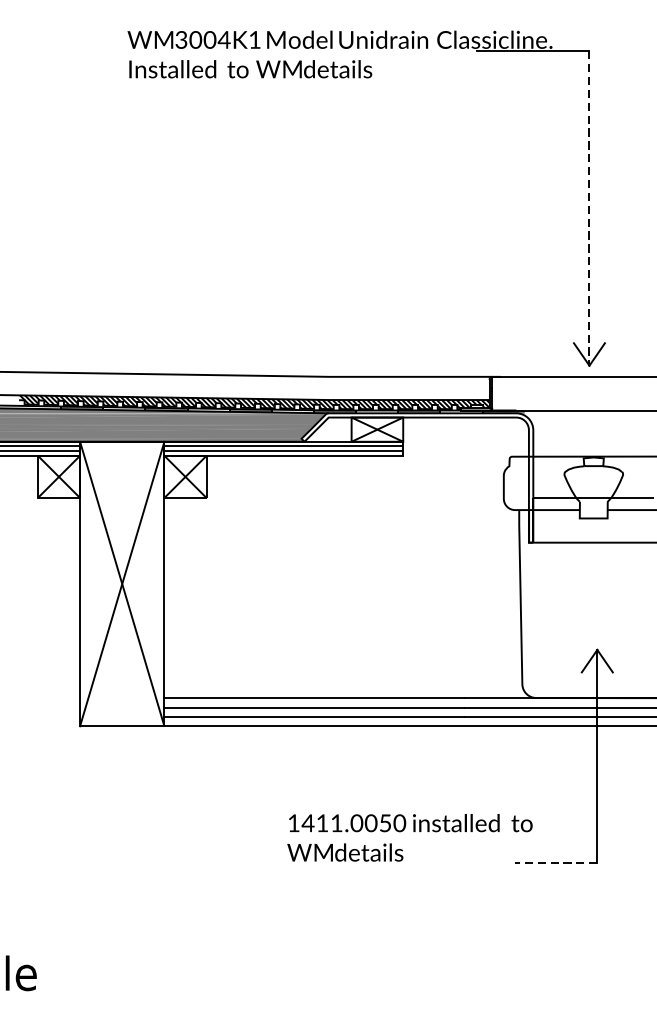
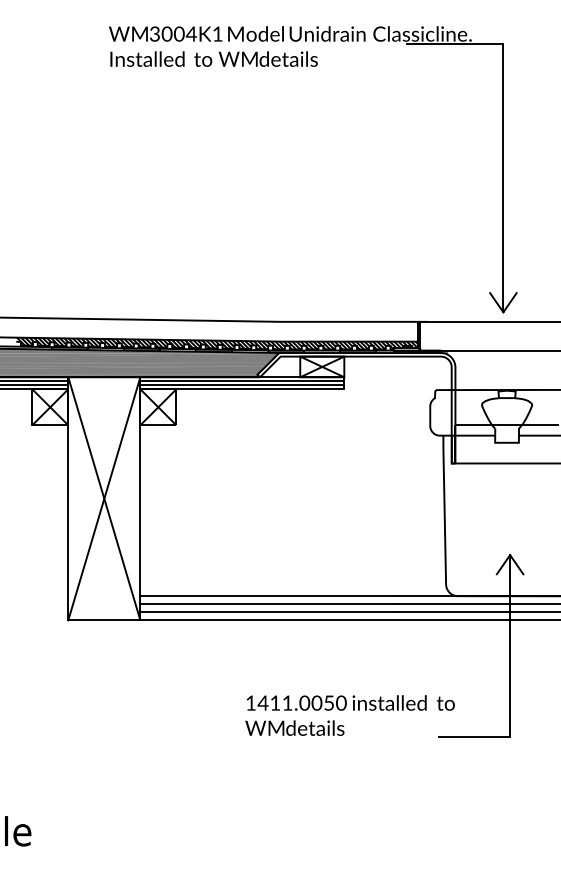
line: (589, 209) -> (503, 178), dashed -> solid
line: (555, 862) -> (474, 736), dashed -> solid

